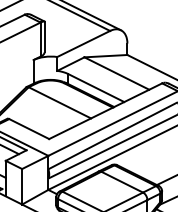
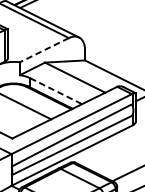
line: (83, 44) -> (44, 50), solid -> dashed
line: (96, 88) -> (56, 91), solid -> dashed

